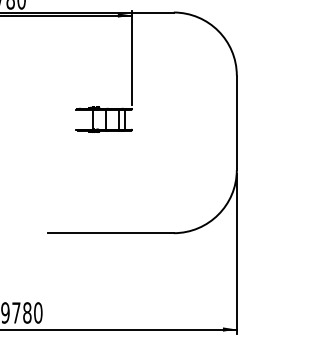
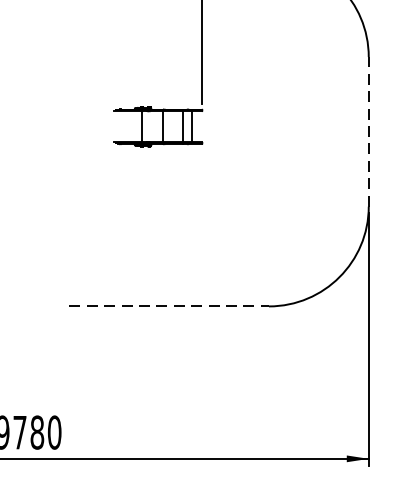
line: (236, 122) -> (368, 131), solid -> dashed
line: (111, 233) -> (170, 306), solid -> dashed

